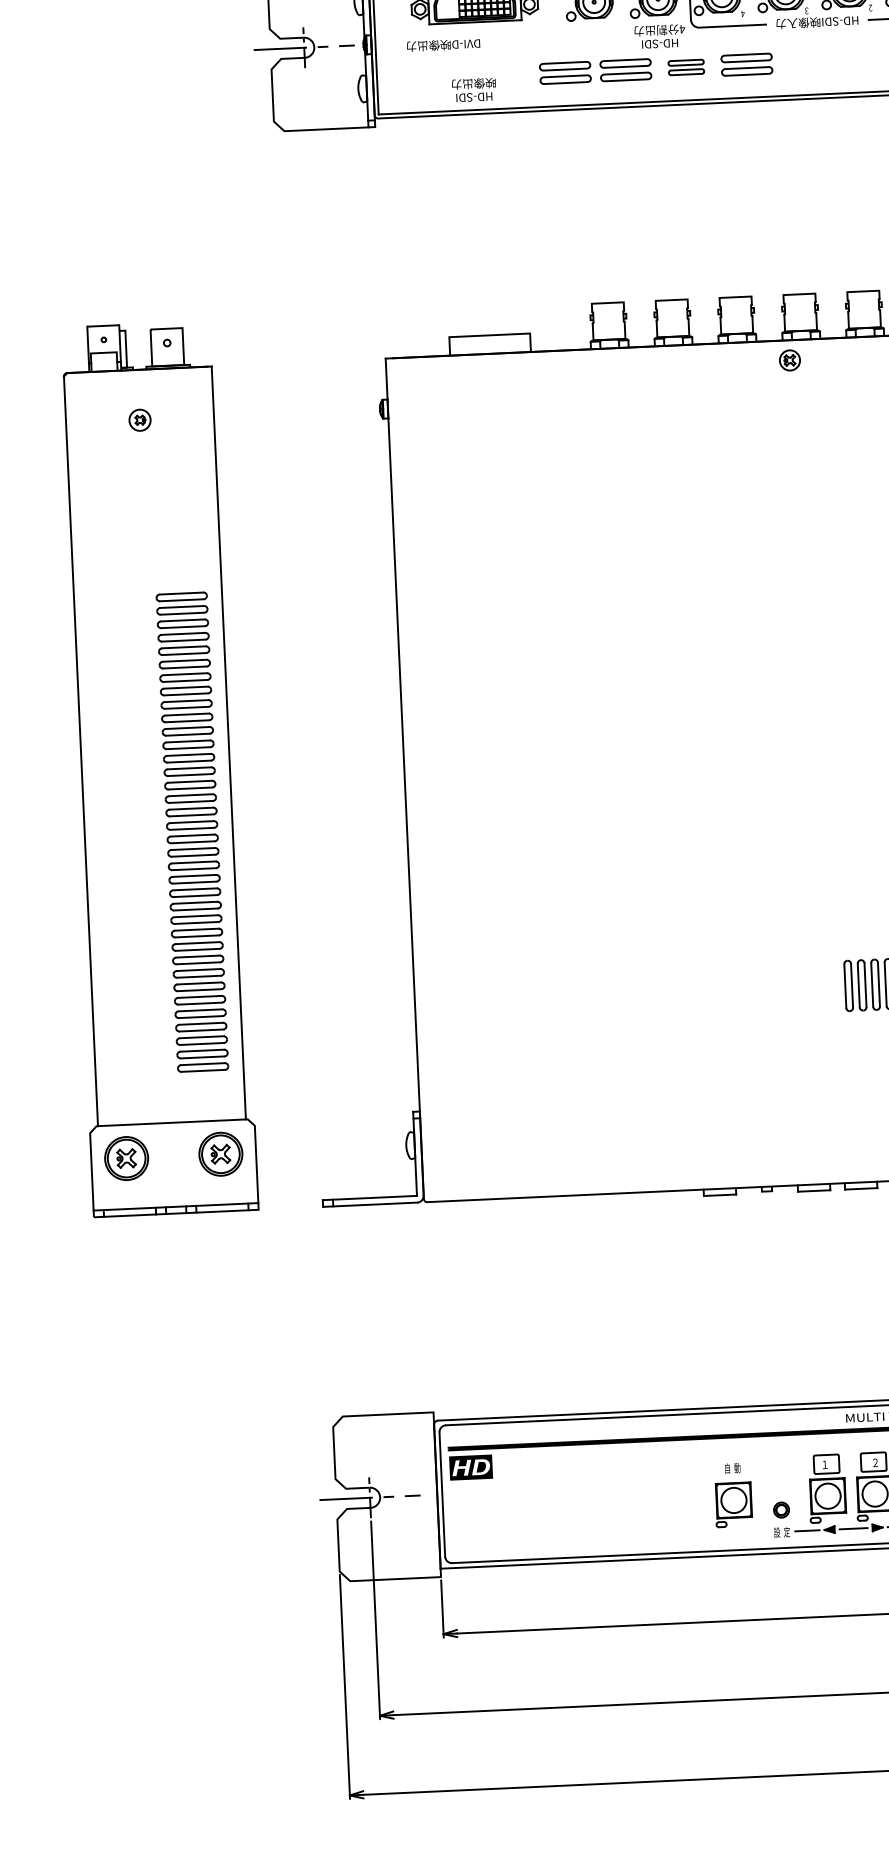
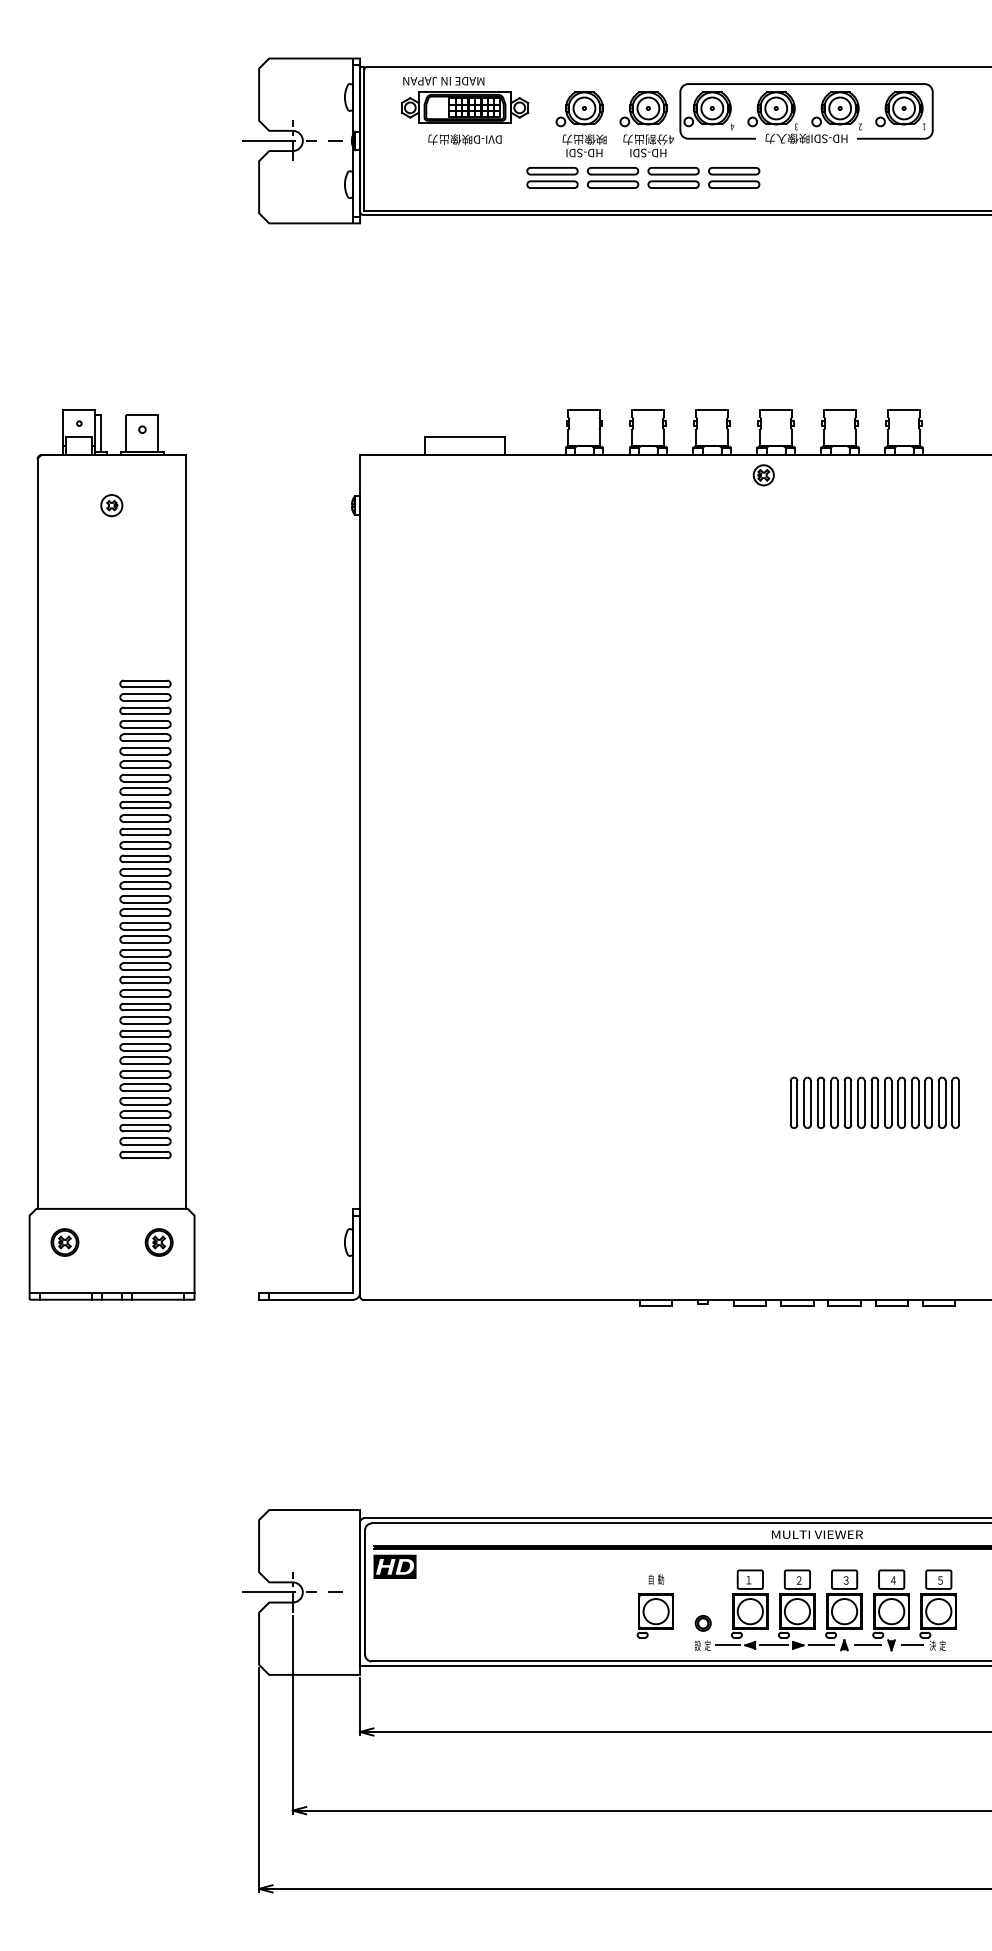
text: (442, 45) -> (464, 139), moved
part: (686, 67) -> (673, 177), size x1.43
text: (474, 89) -> (584, 145), moved
part: (220, 1154) -> (158, 1242), size x0.62
part: (126, 1158) -> (64, 1242), size x0.62

